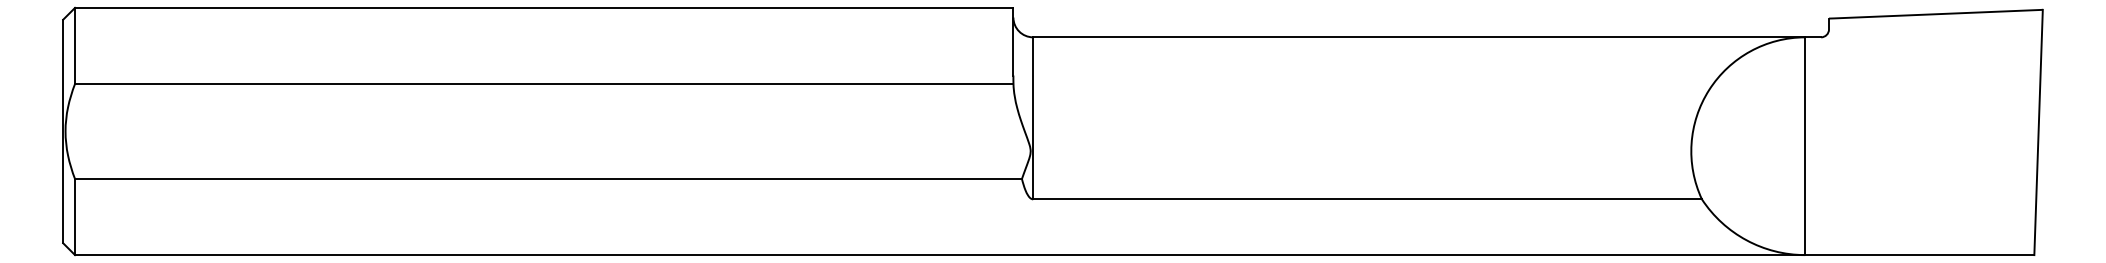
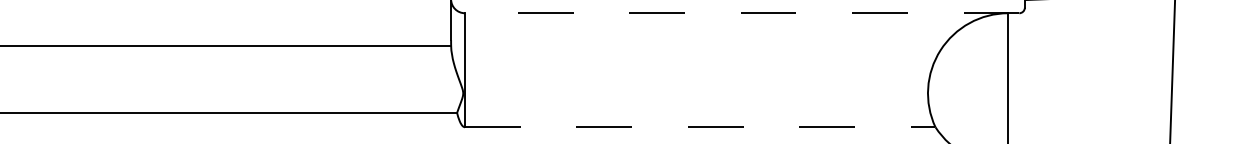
line: (1427, 37) -> (742, 13), solid -> dashed
line: (1368, 199) -> (700, 127), solid -> dashed

